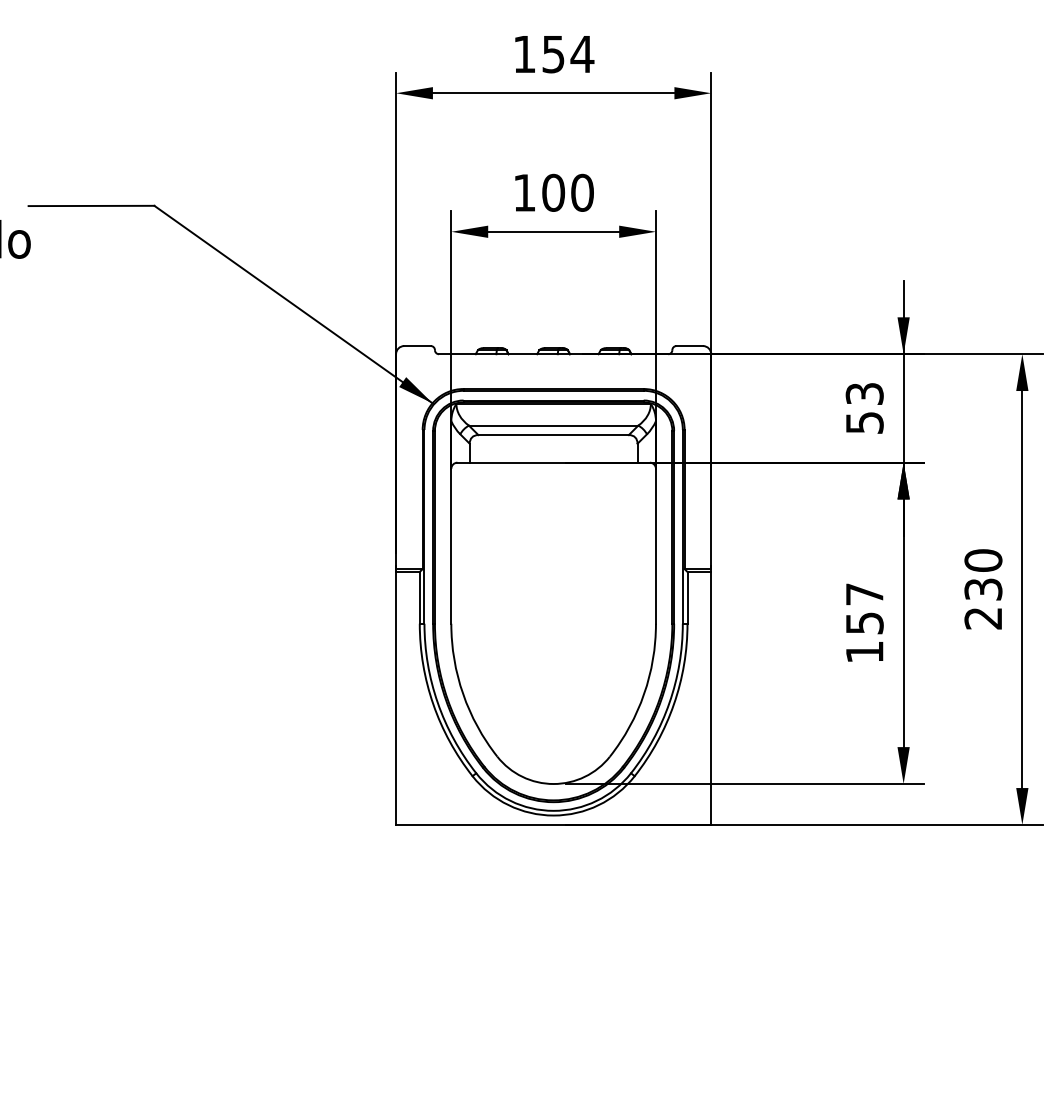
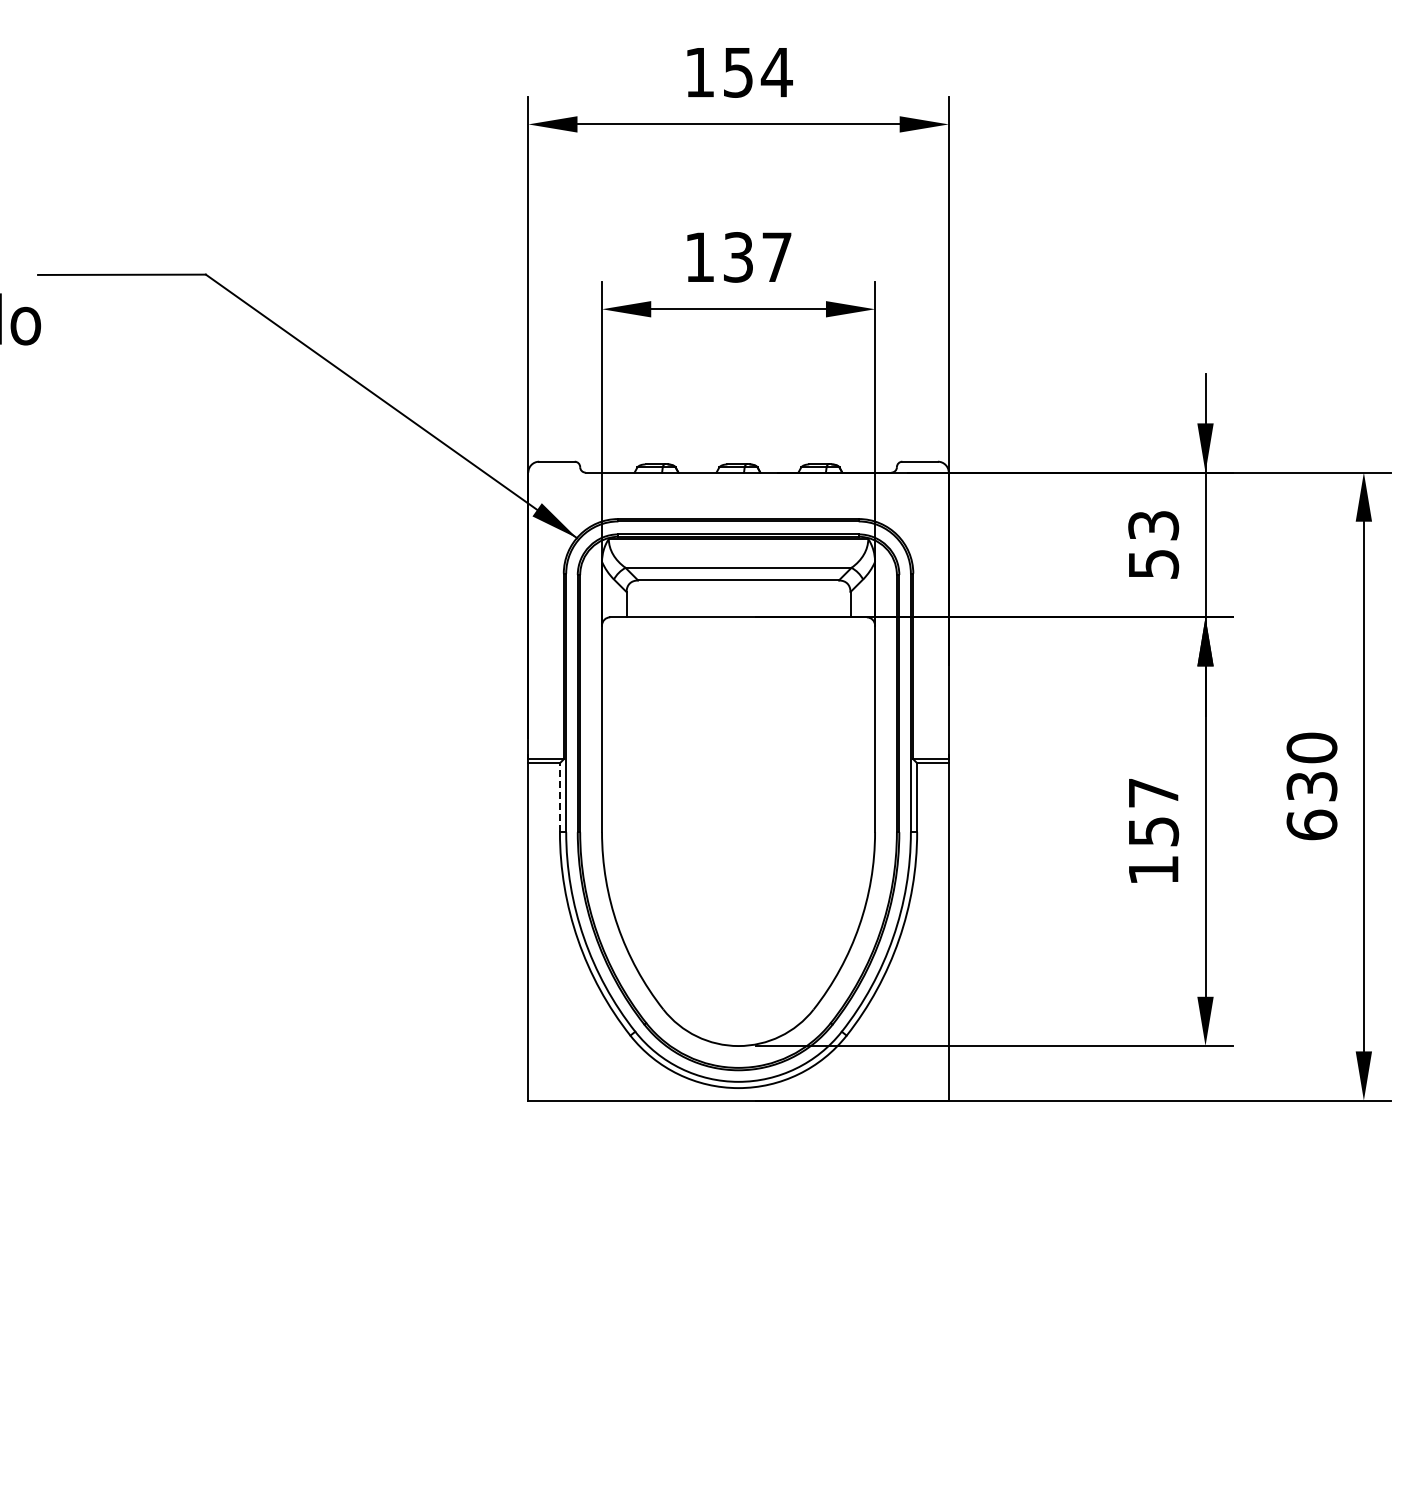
text: (567, 192) -> (757, 257), 100 -> 137
line: (419, 597) -> (559, 797), solid -> dashed
text: (983, 617) -> (1311, 824), 230 -> 630

